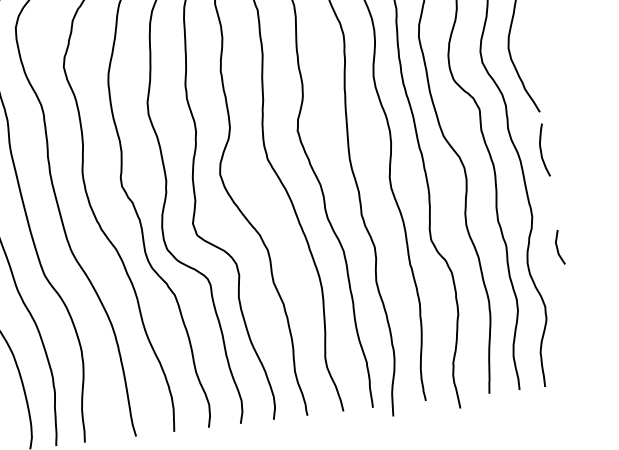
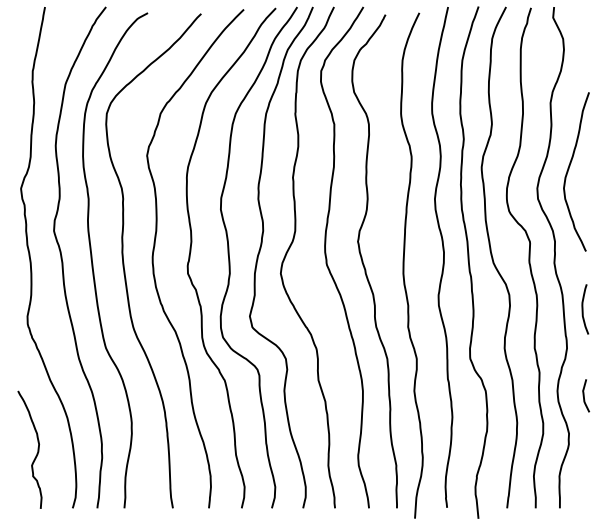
curve: (541, 150) -> (583, 309), moved
curve: (557, 247) -> (584, 395), moved

